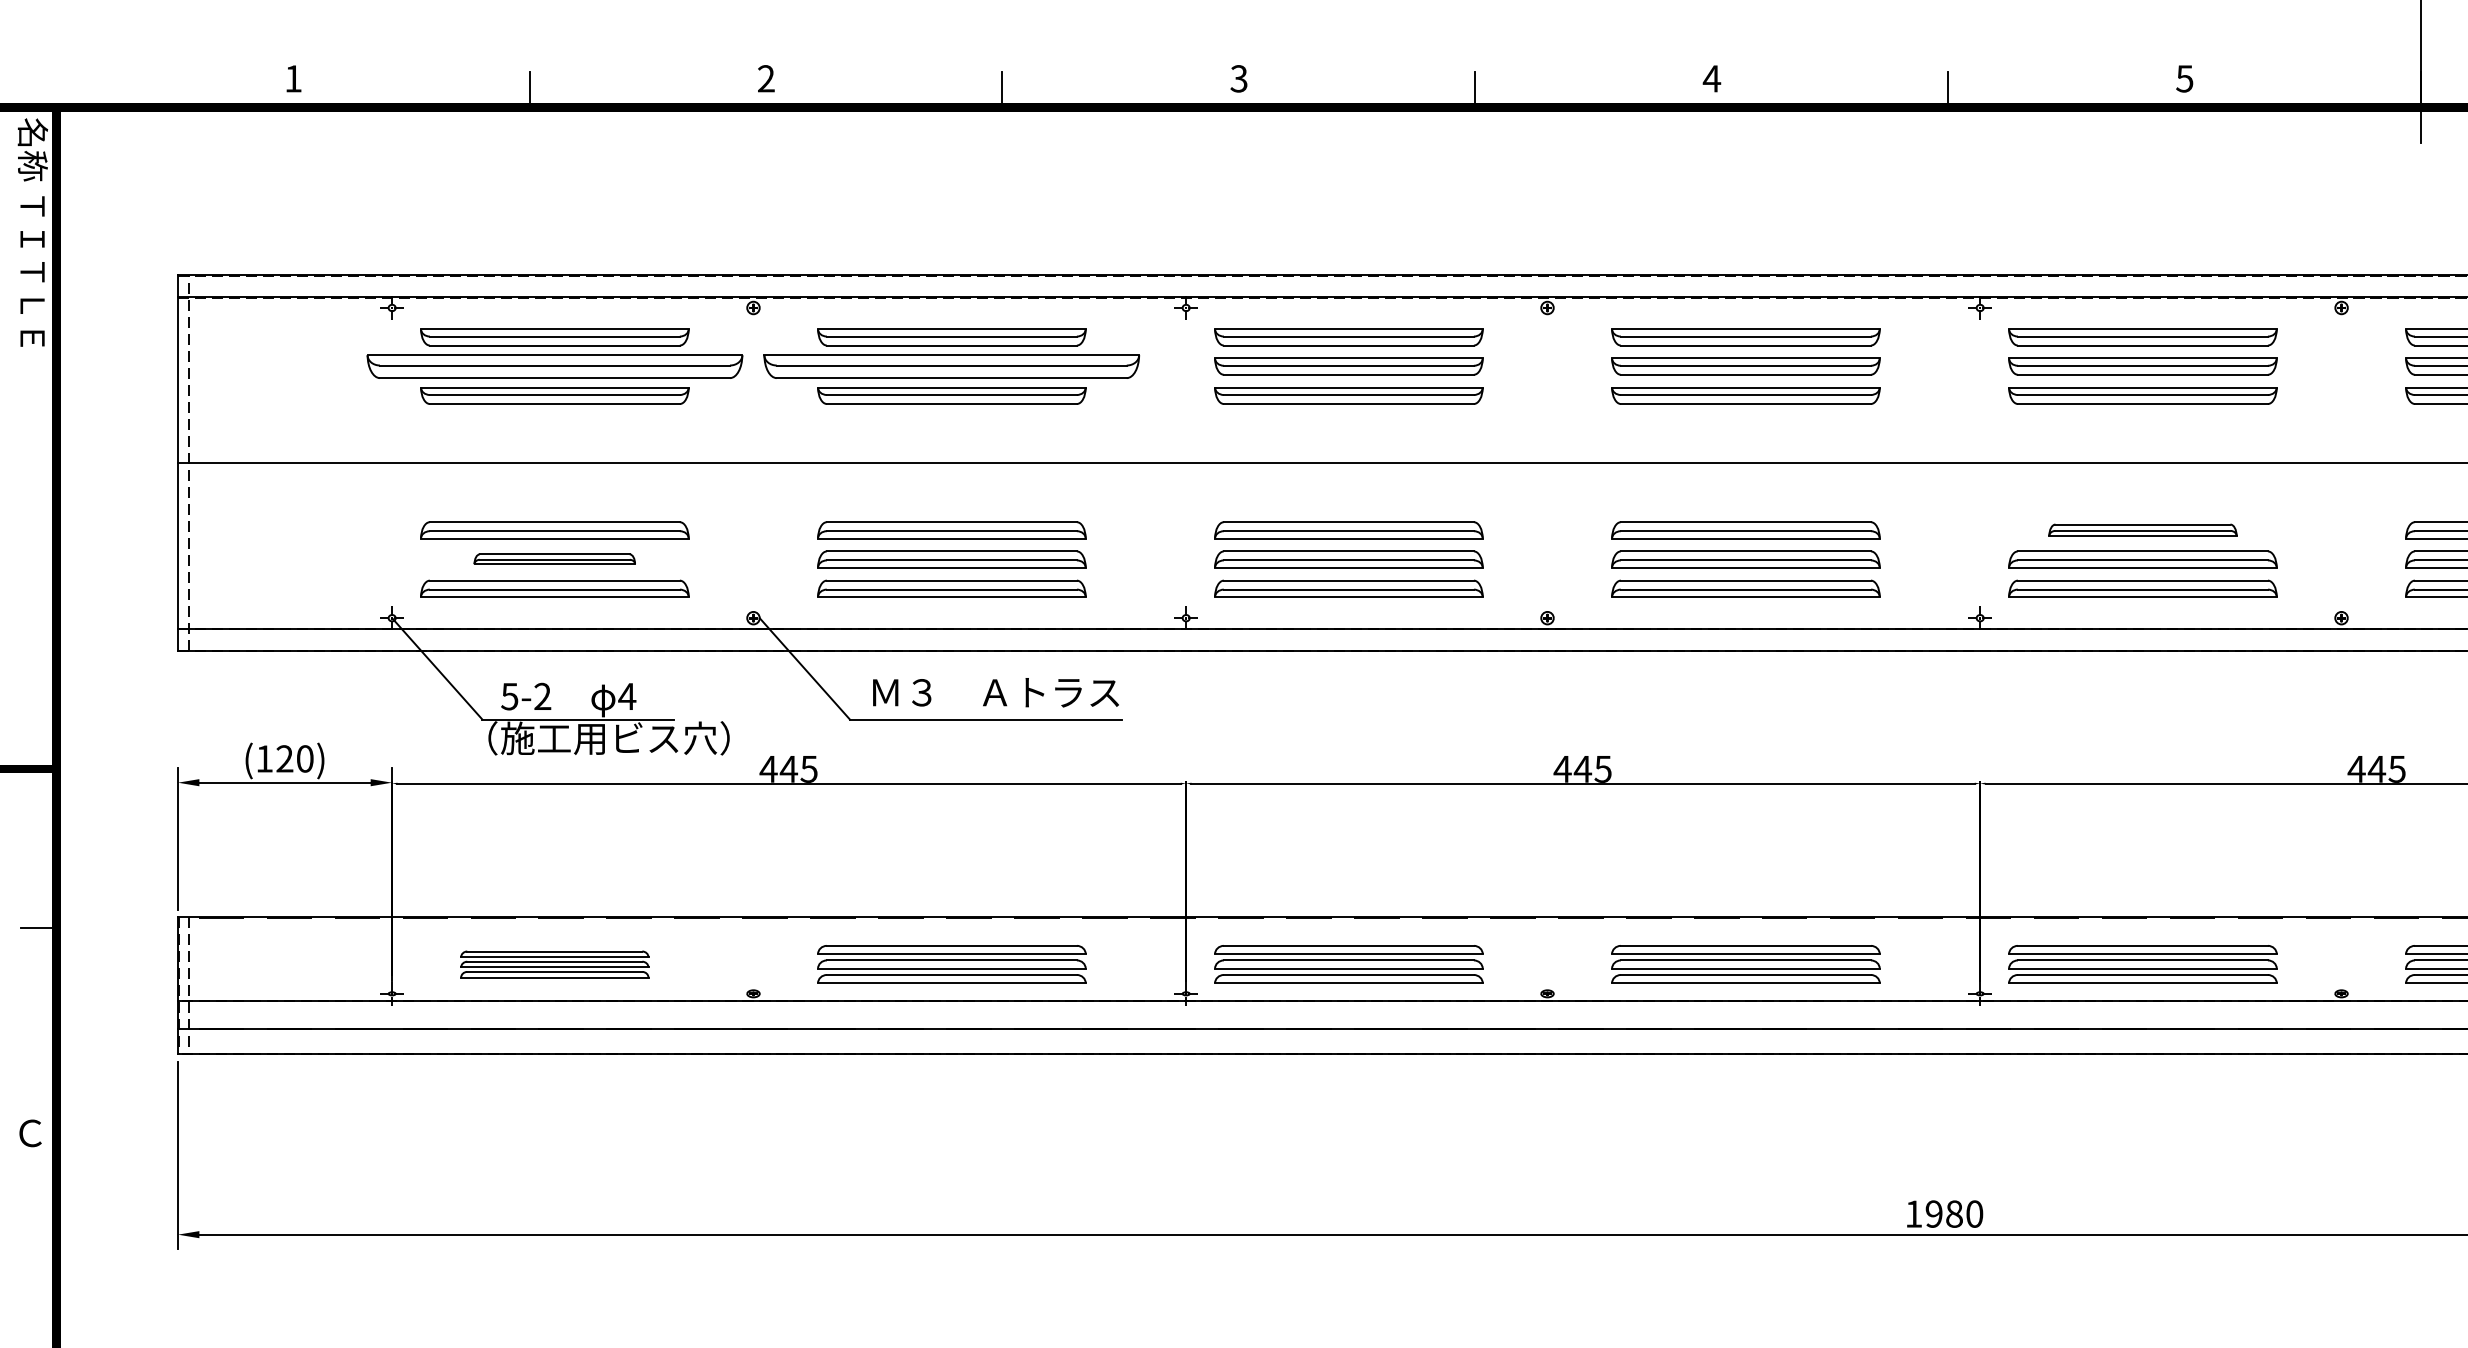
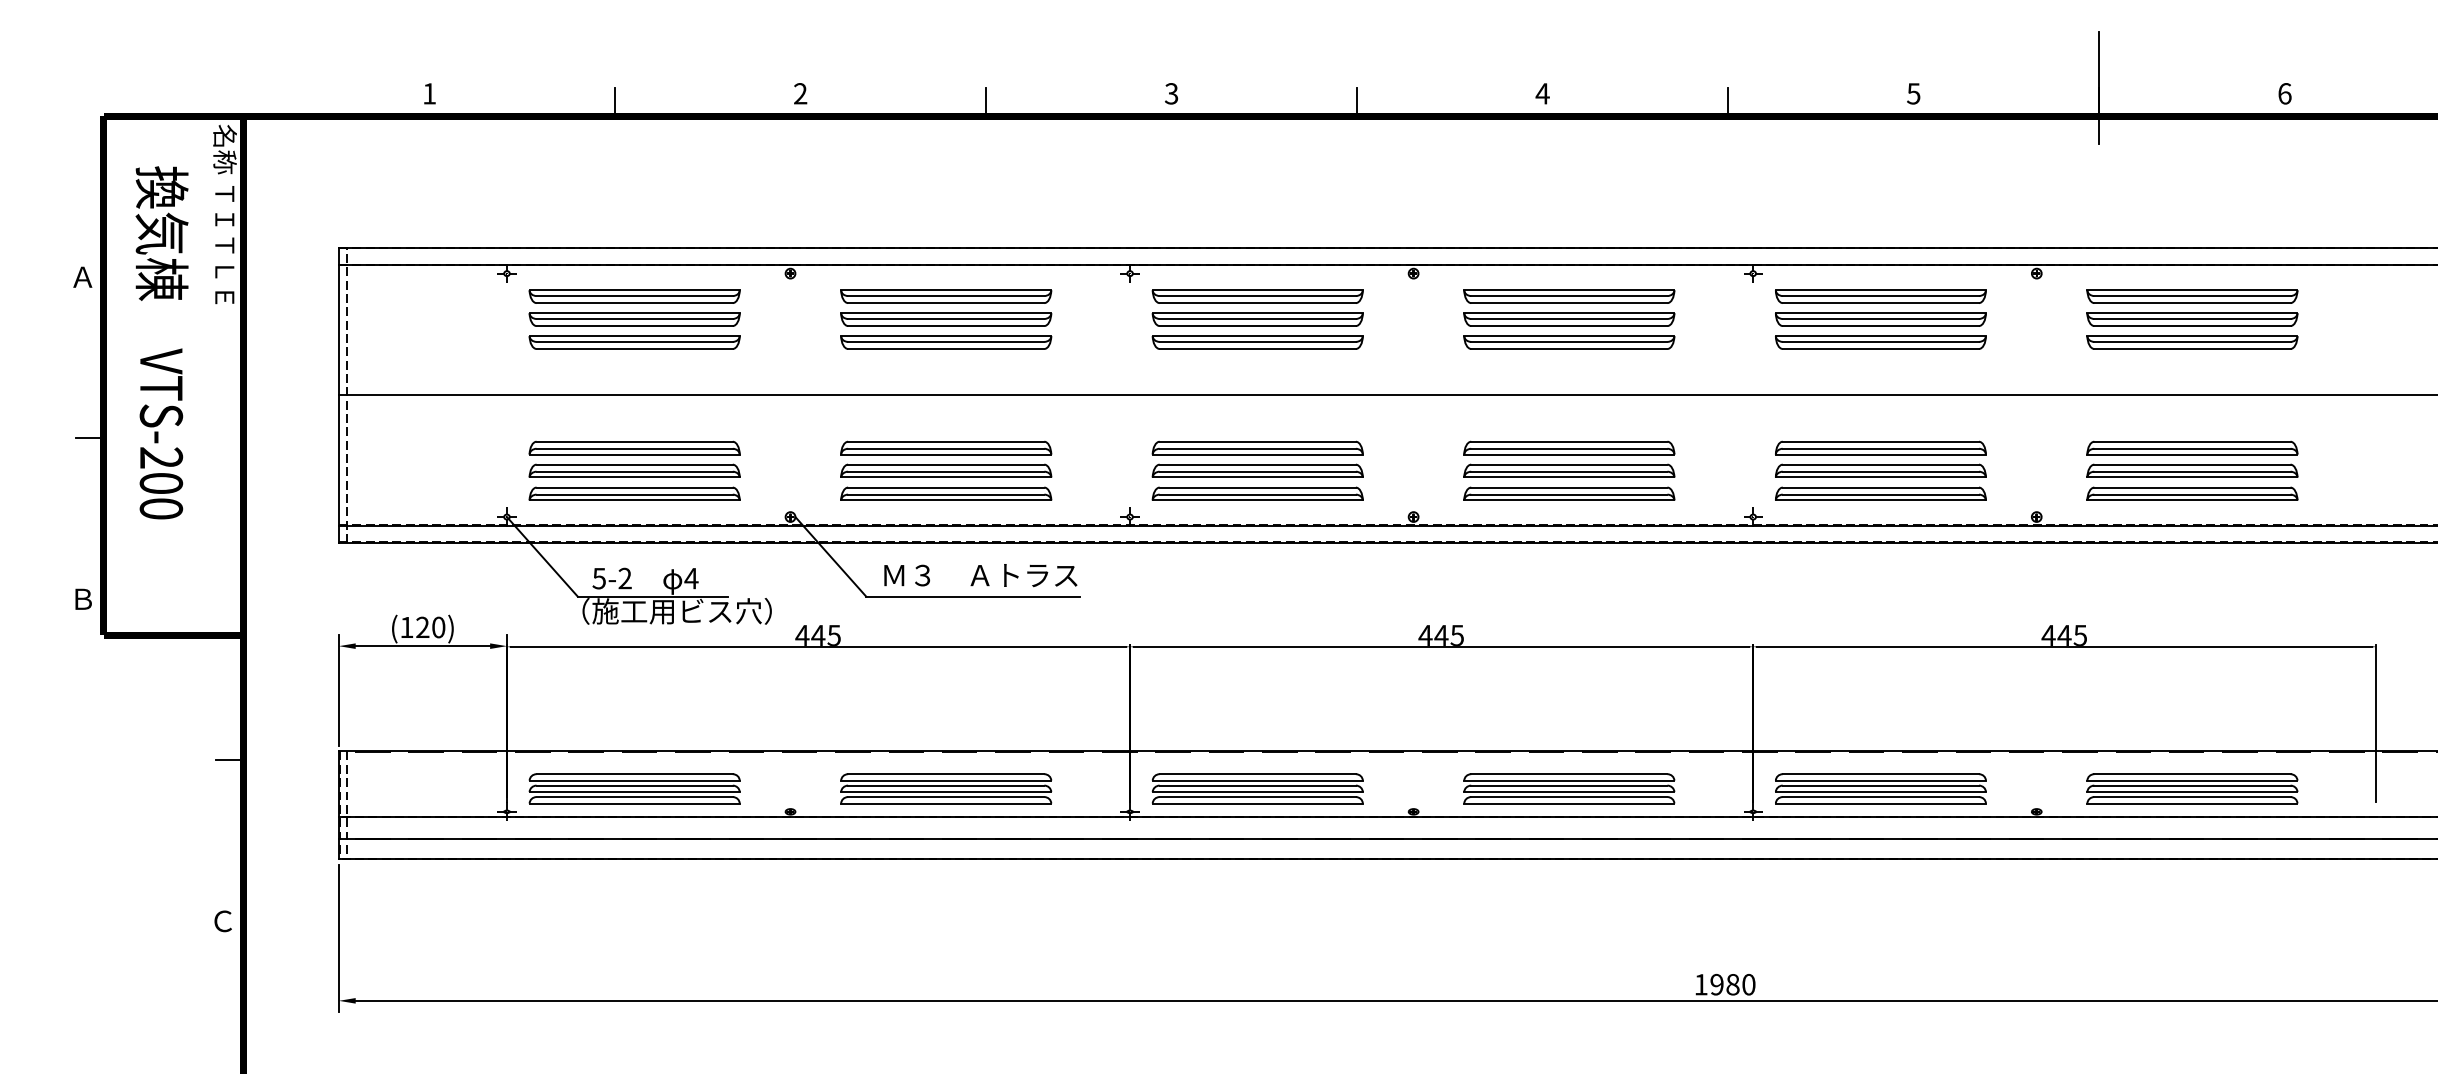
part: (554, 366) -> (634, 319), size x0.71
part: (952, 366) -> (946, 319), size x0.71
part: (2142, 529) -> (1880, 447), size x1.43
part: (554, 558) -> (634, 470), size x1.67
part: (554, 964) -> (634, 788), size x1.43

